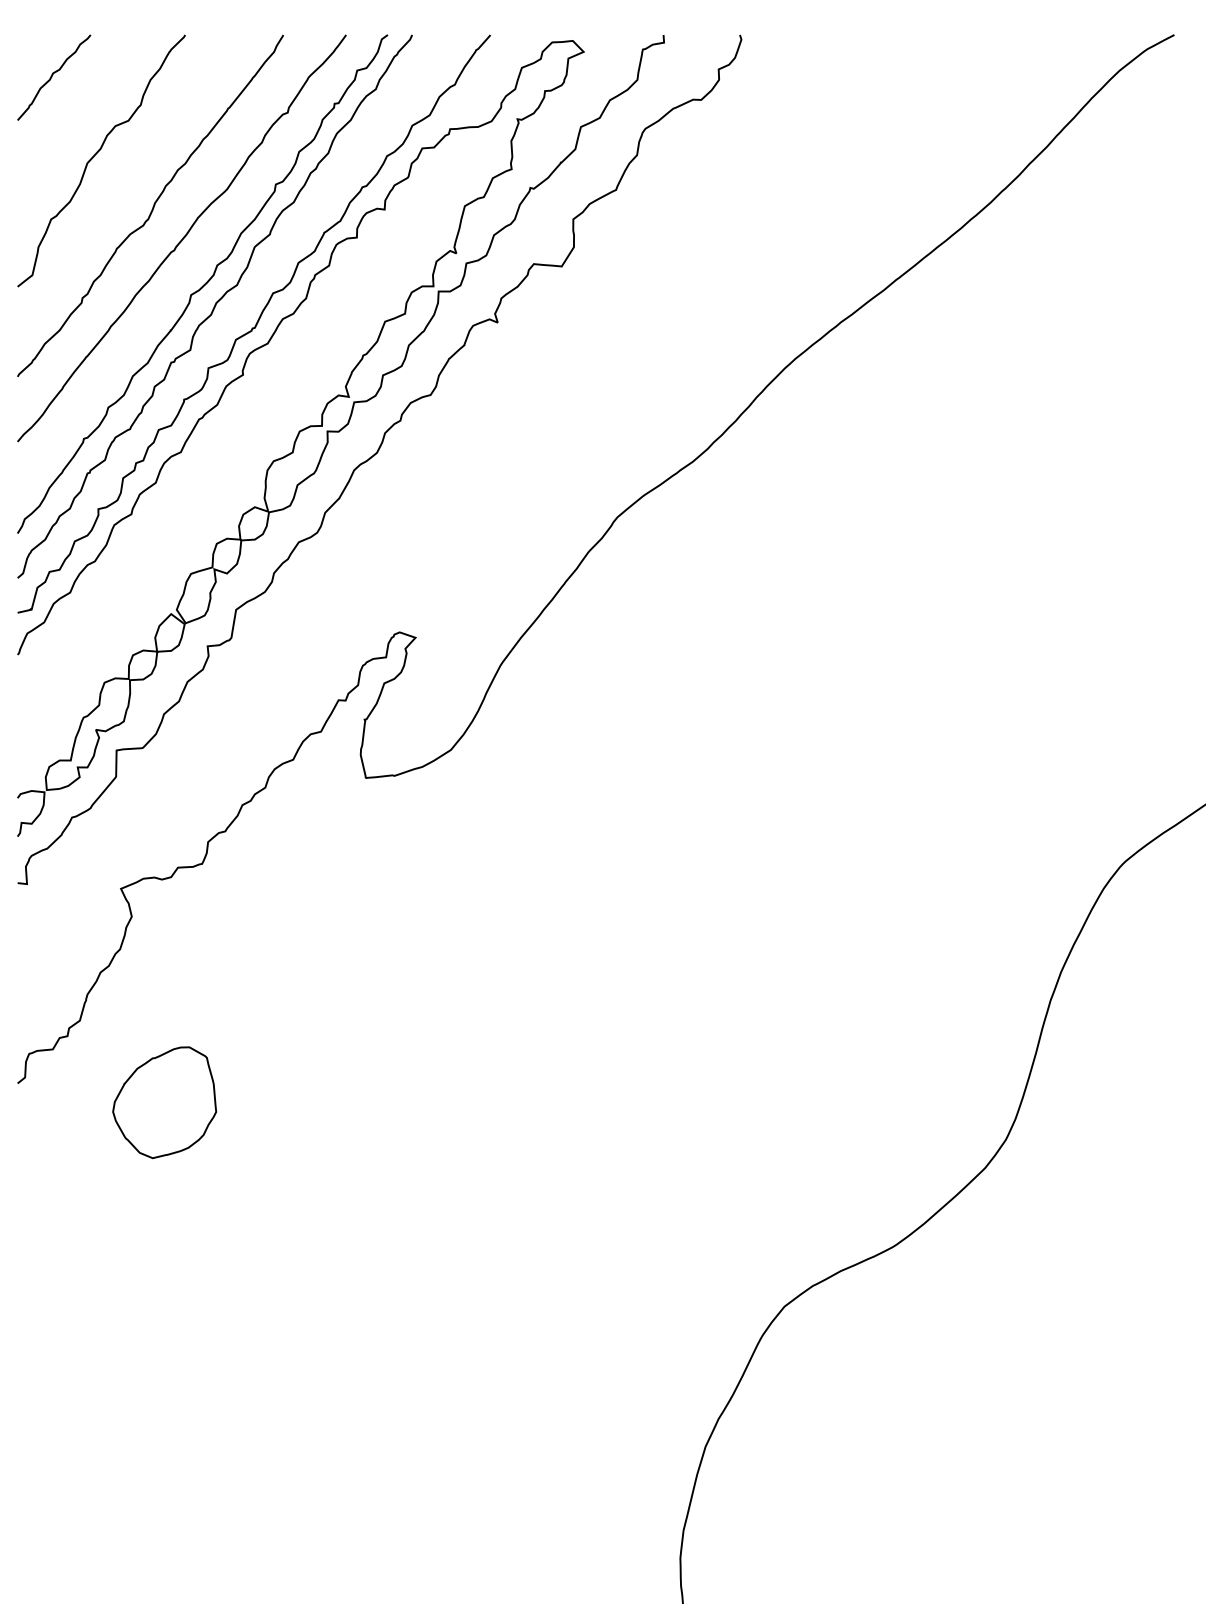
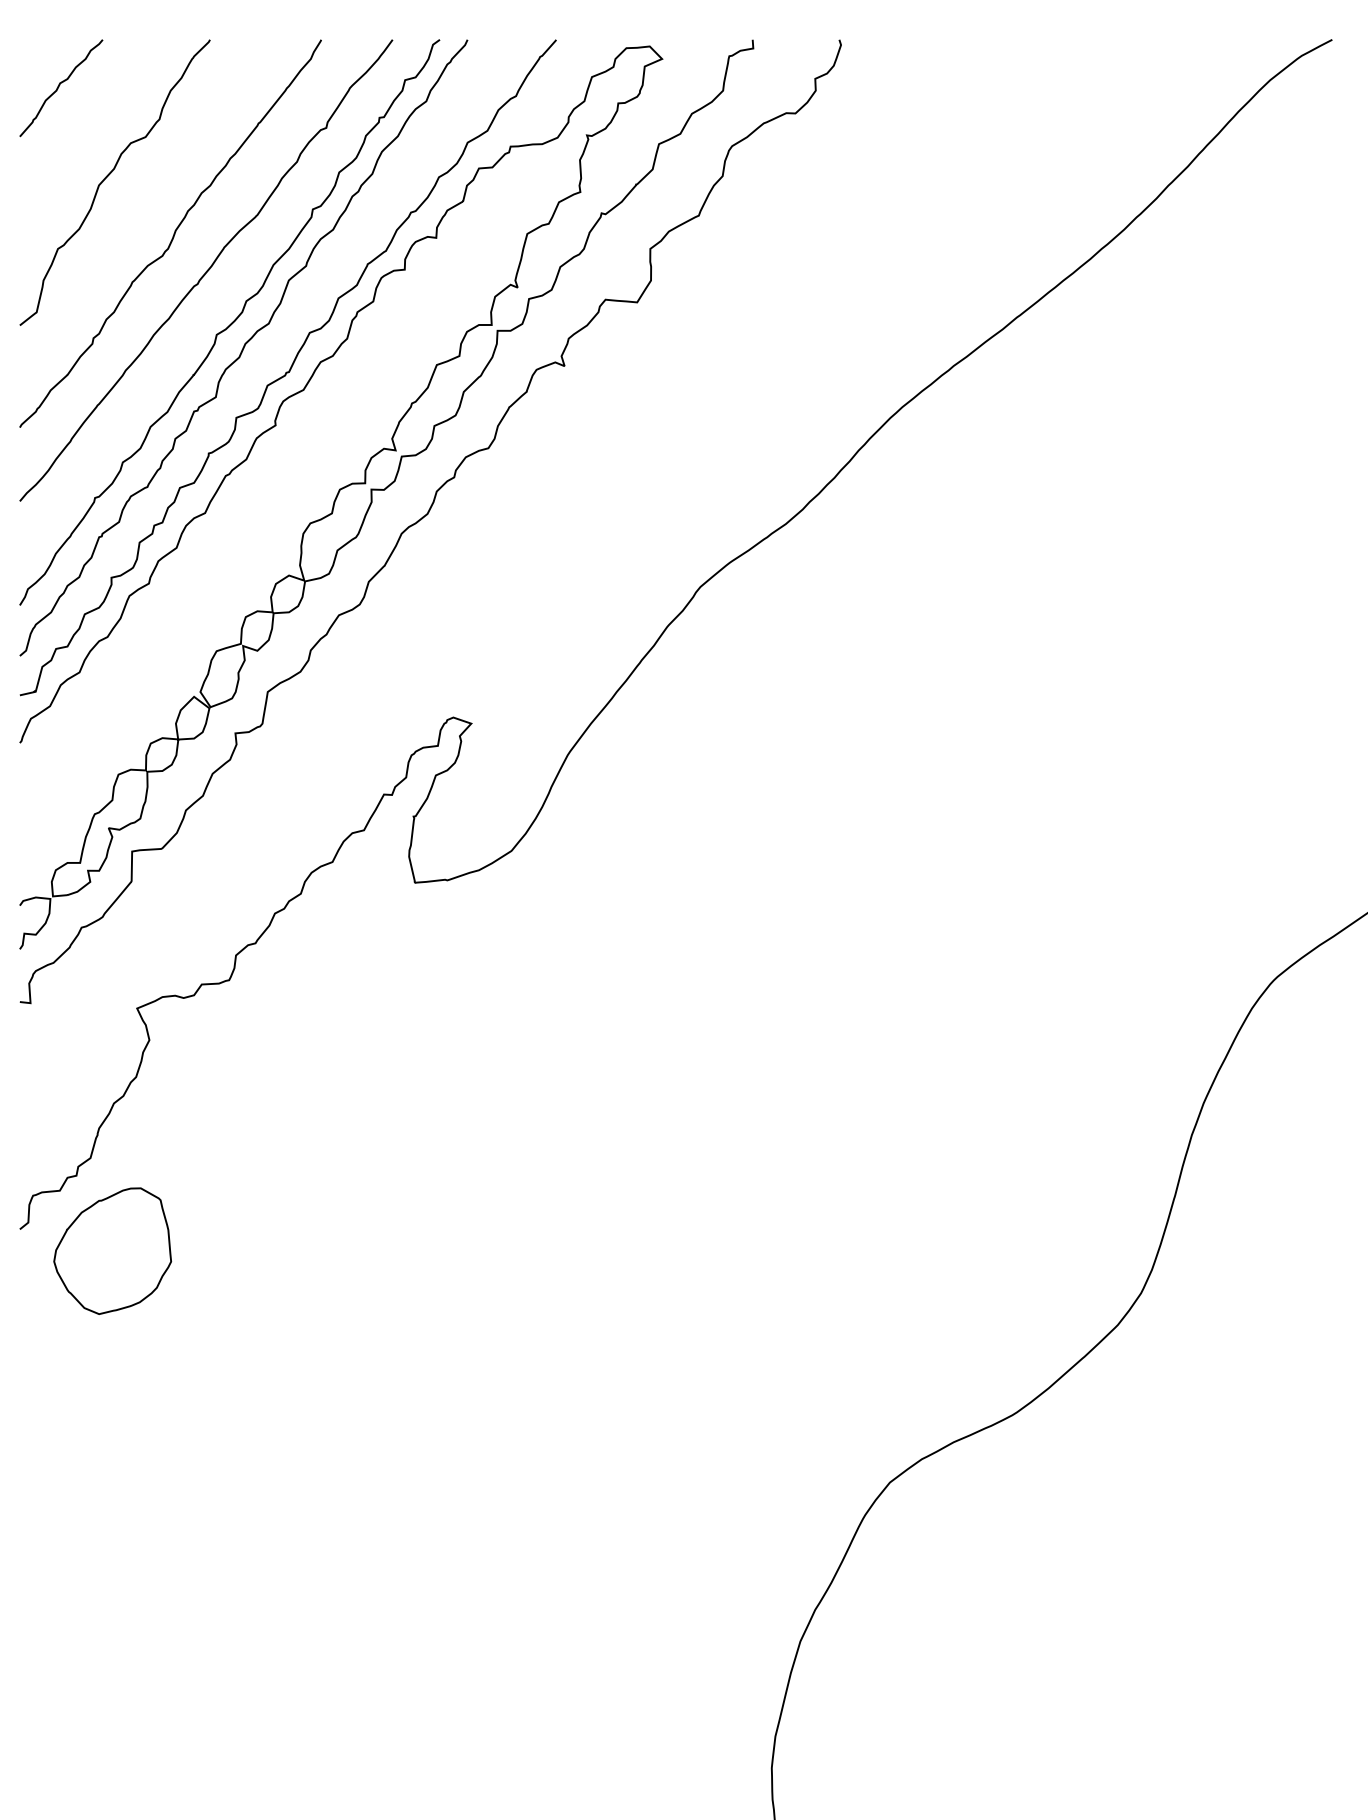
part: (164, 1102) -> (112, 1250), moved

